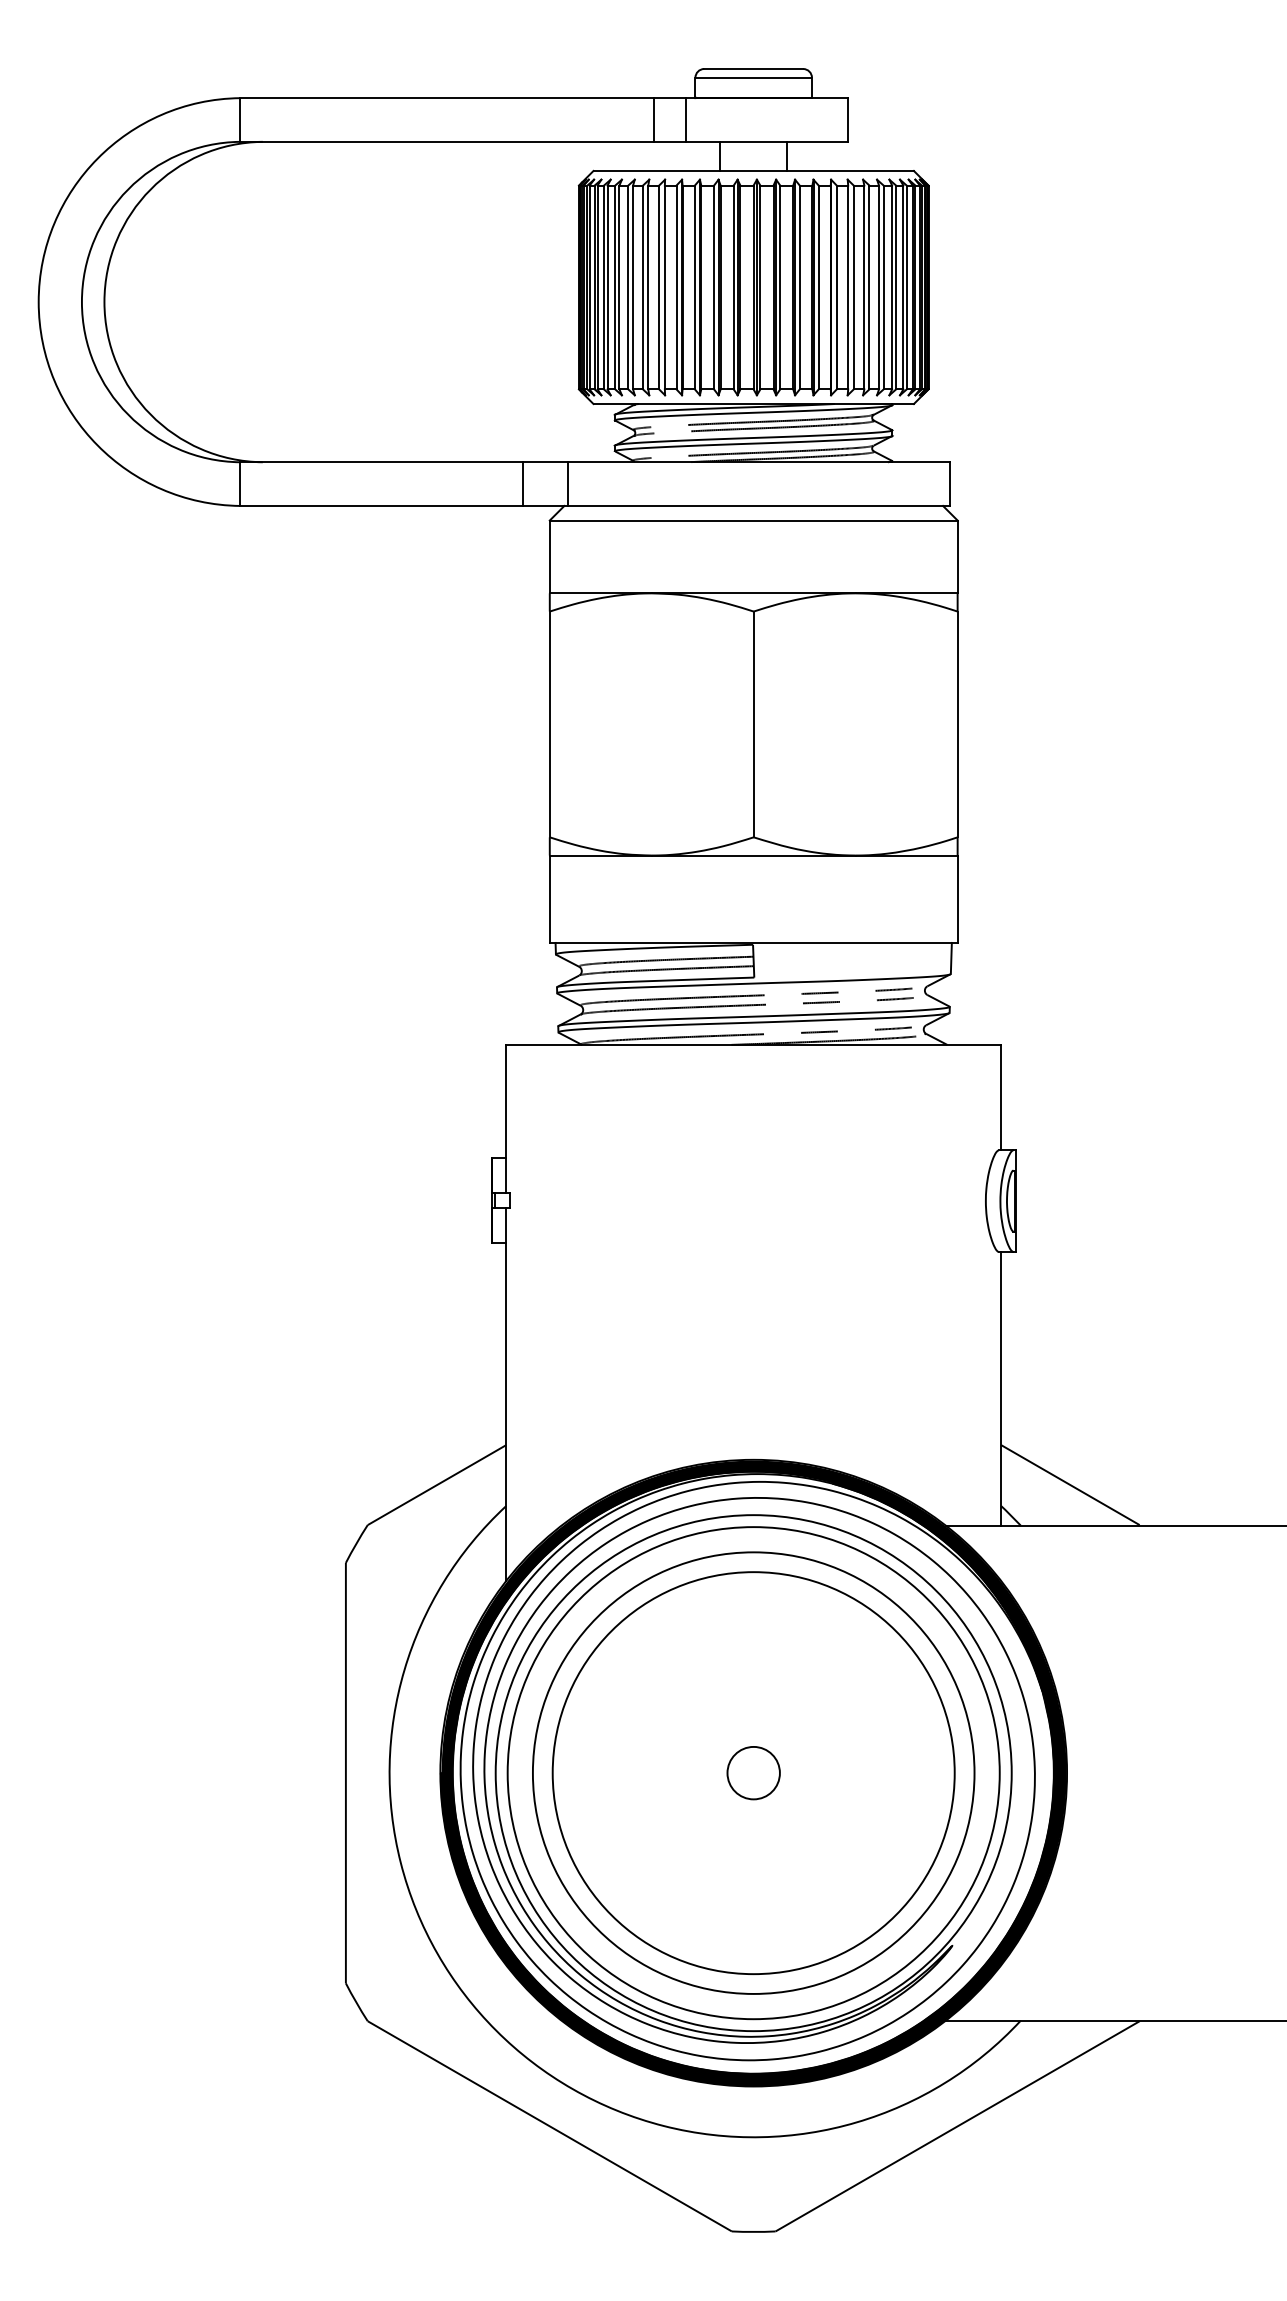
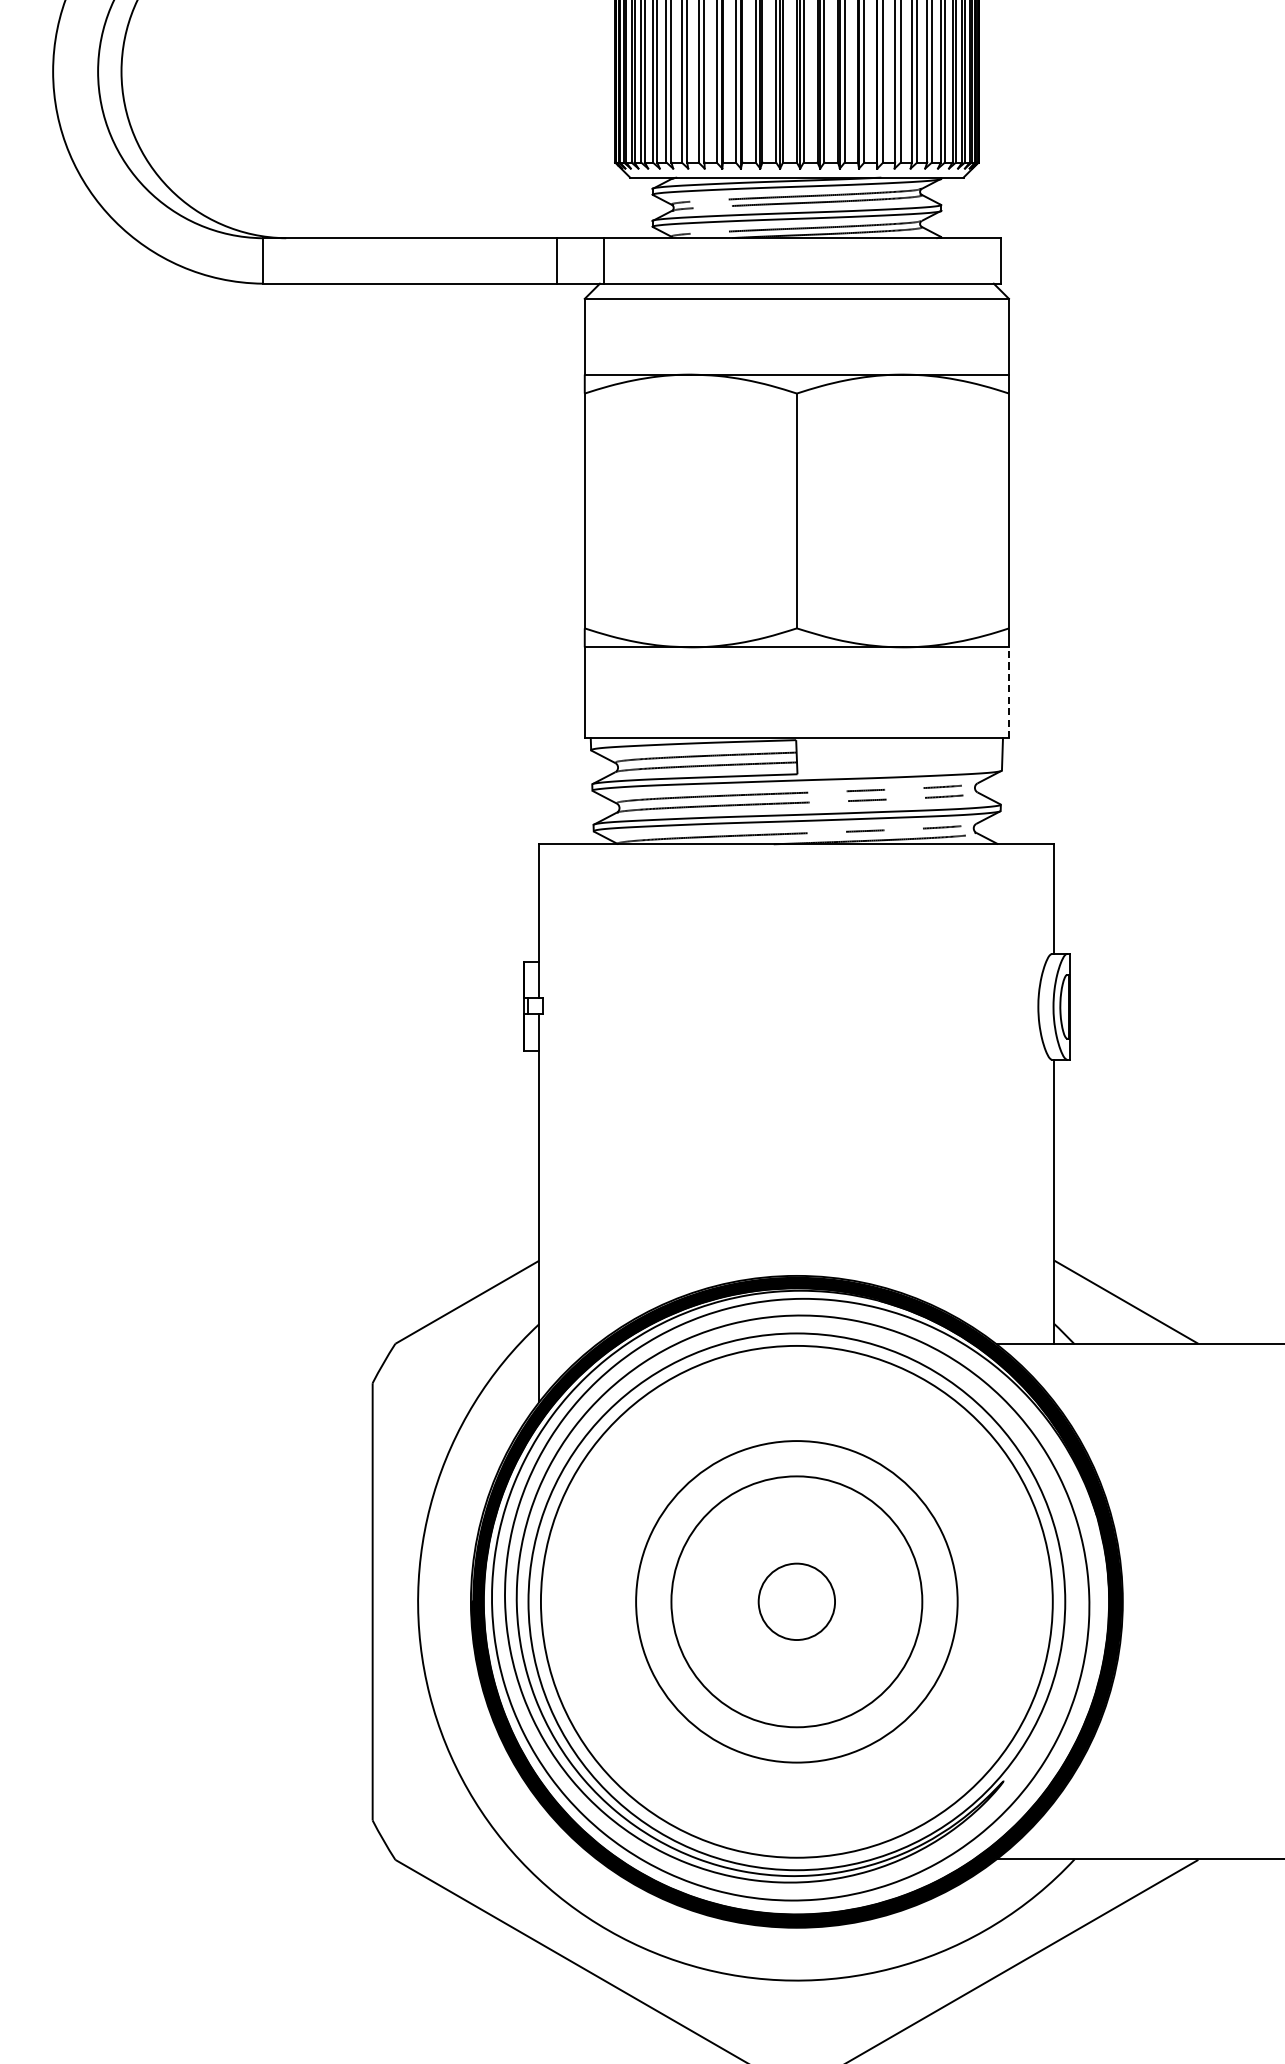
line: (957, 899) -> (1008, 693), solid -> dashed
circle: (753, 1772) -> (796, 1601), size x0.7
circle: (753, 1772) -> (796, 1601), size x1.4
circle: (753, 1773) -> (796, 1602), size x0.6

